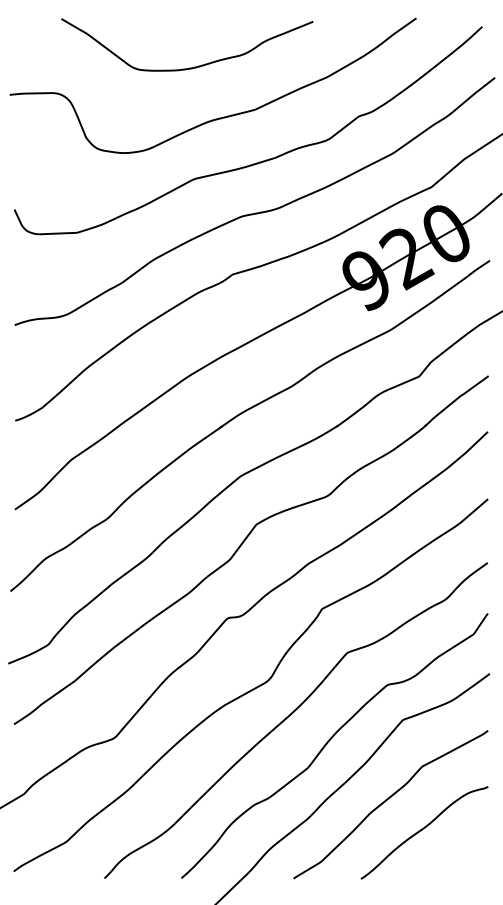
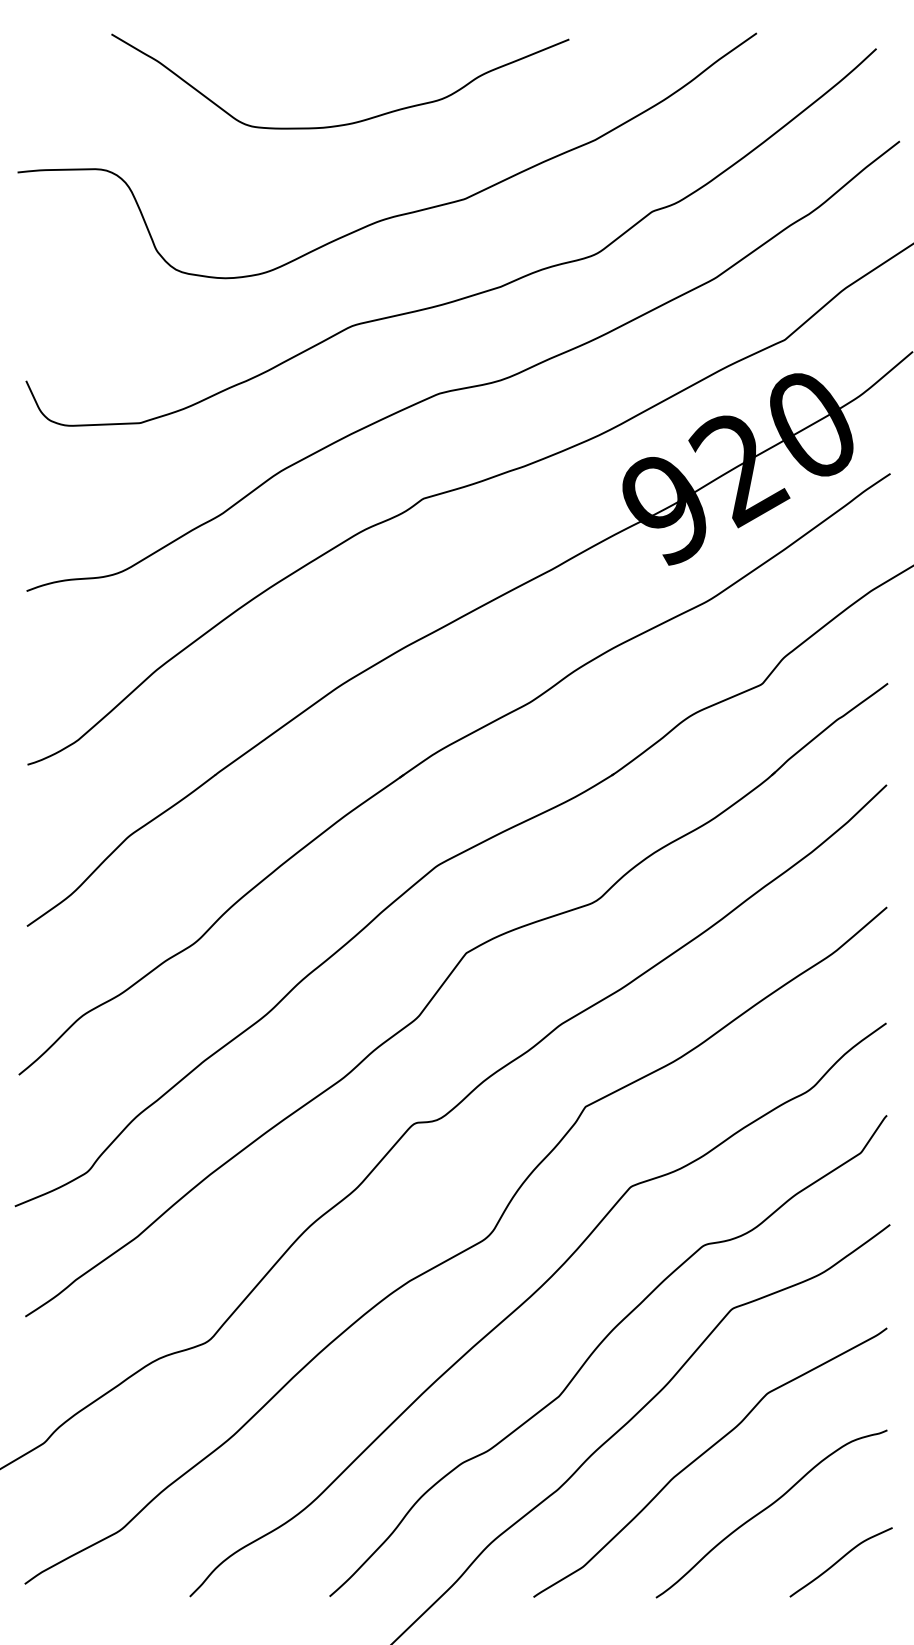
curve: (462, 859) -> (840, 1562), added

